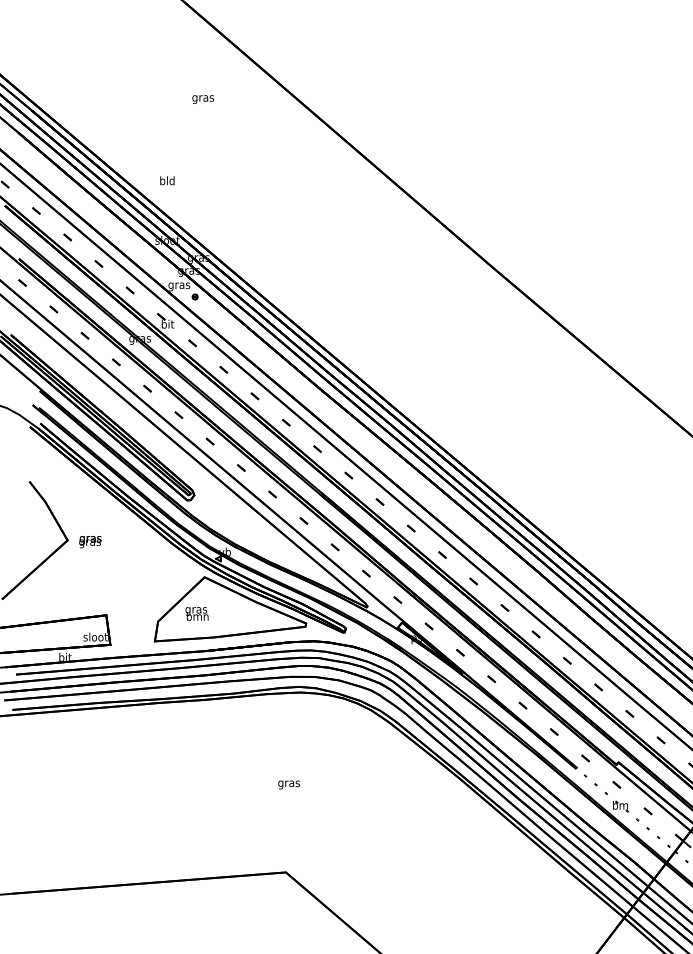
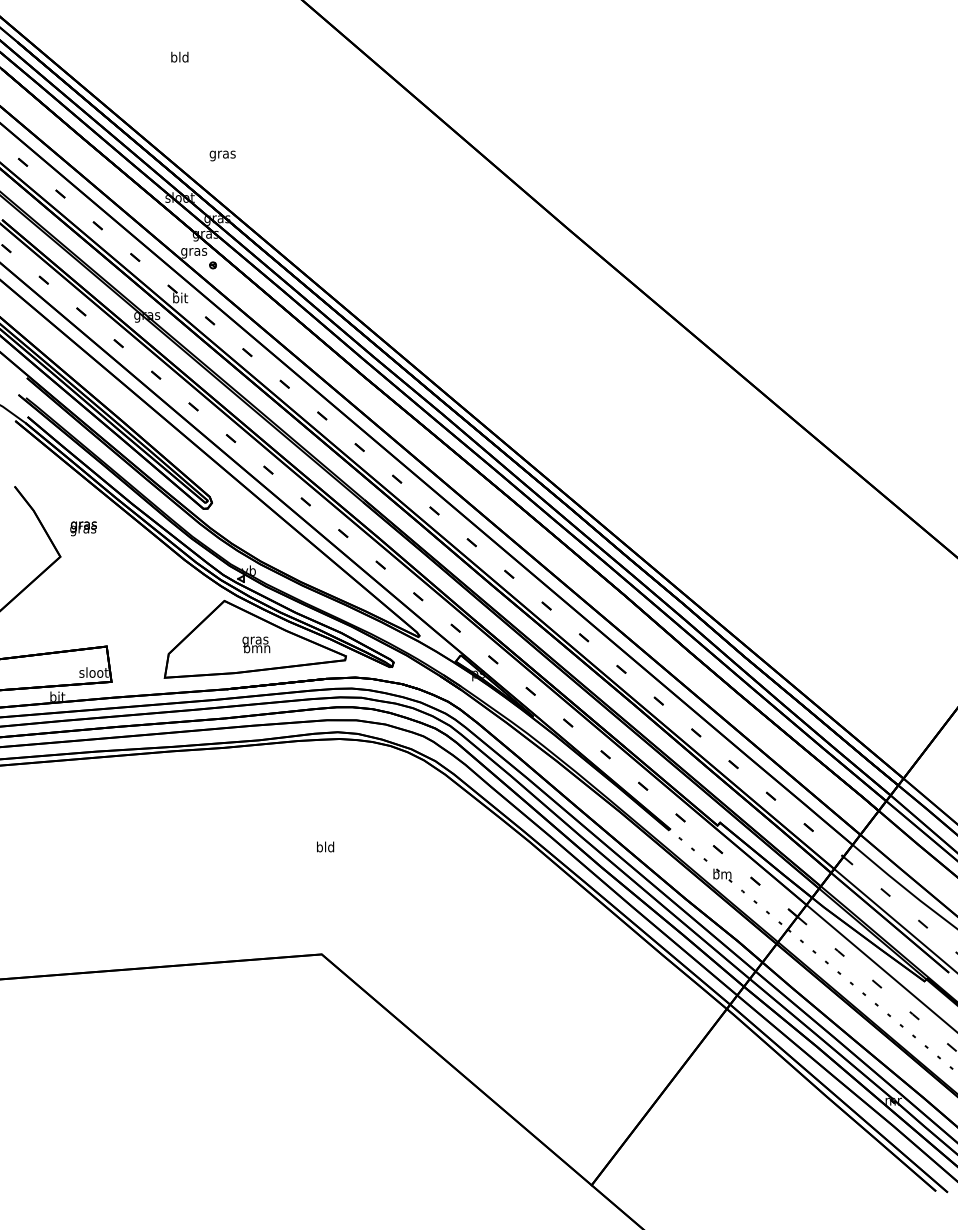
text: (203, 99) -> (222, 155), moved
text: (167, 180) -> (179, 56), moved
text: (90, 541) -> (83, 528), moved
text: (197, 613) -> (256, 644), moved
text: (289, 783) -> (325, 848), gras -> bld

